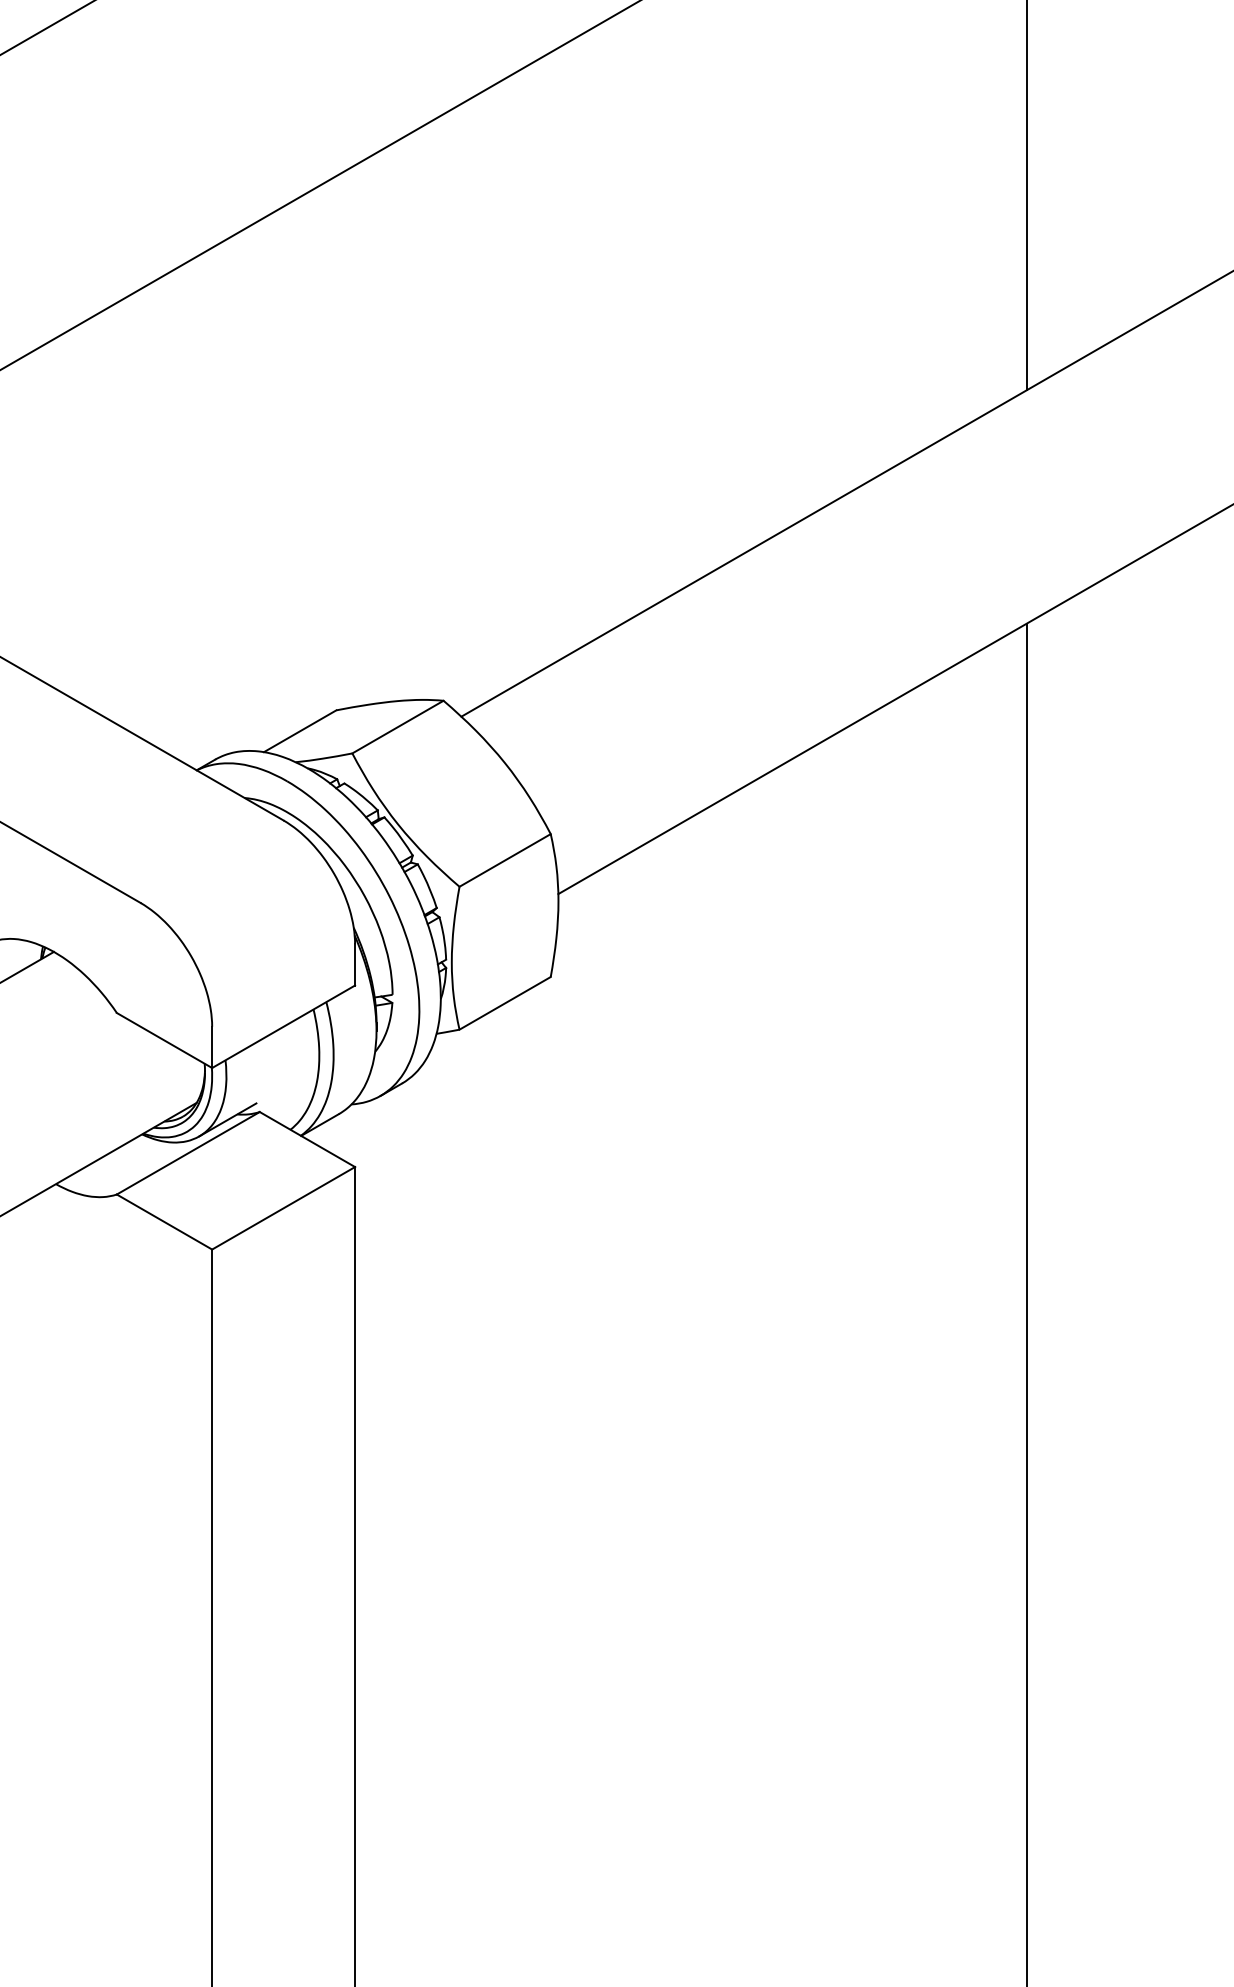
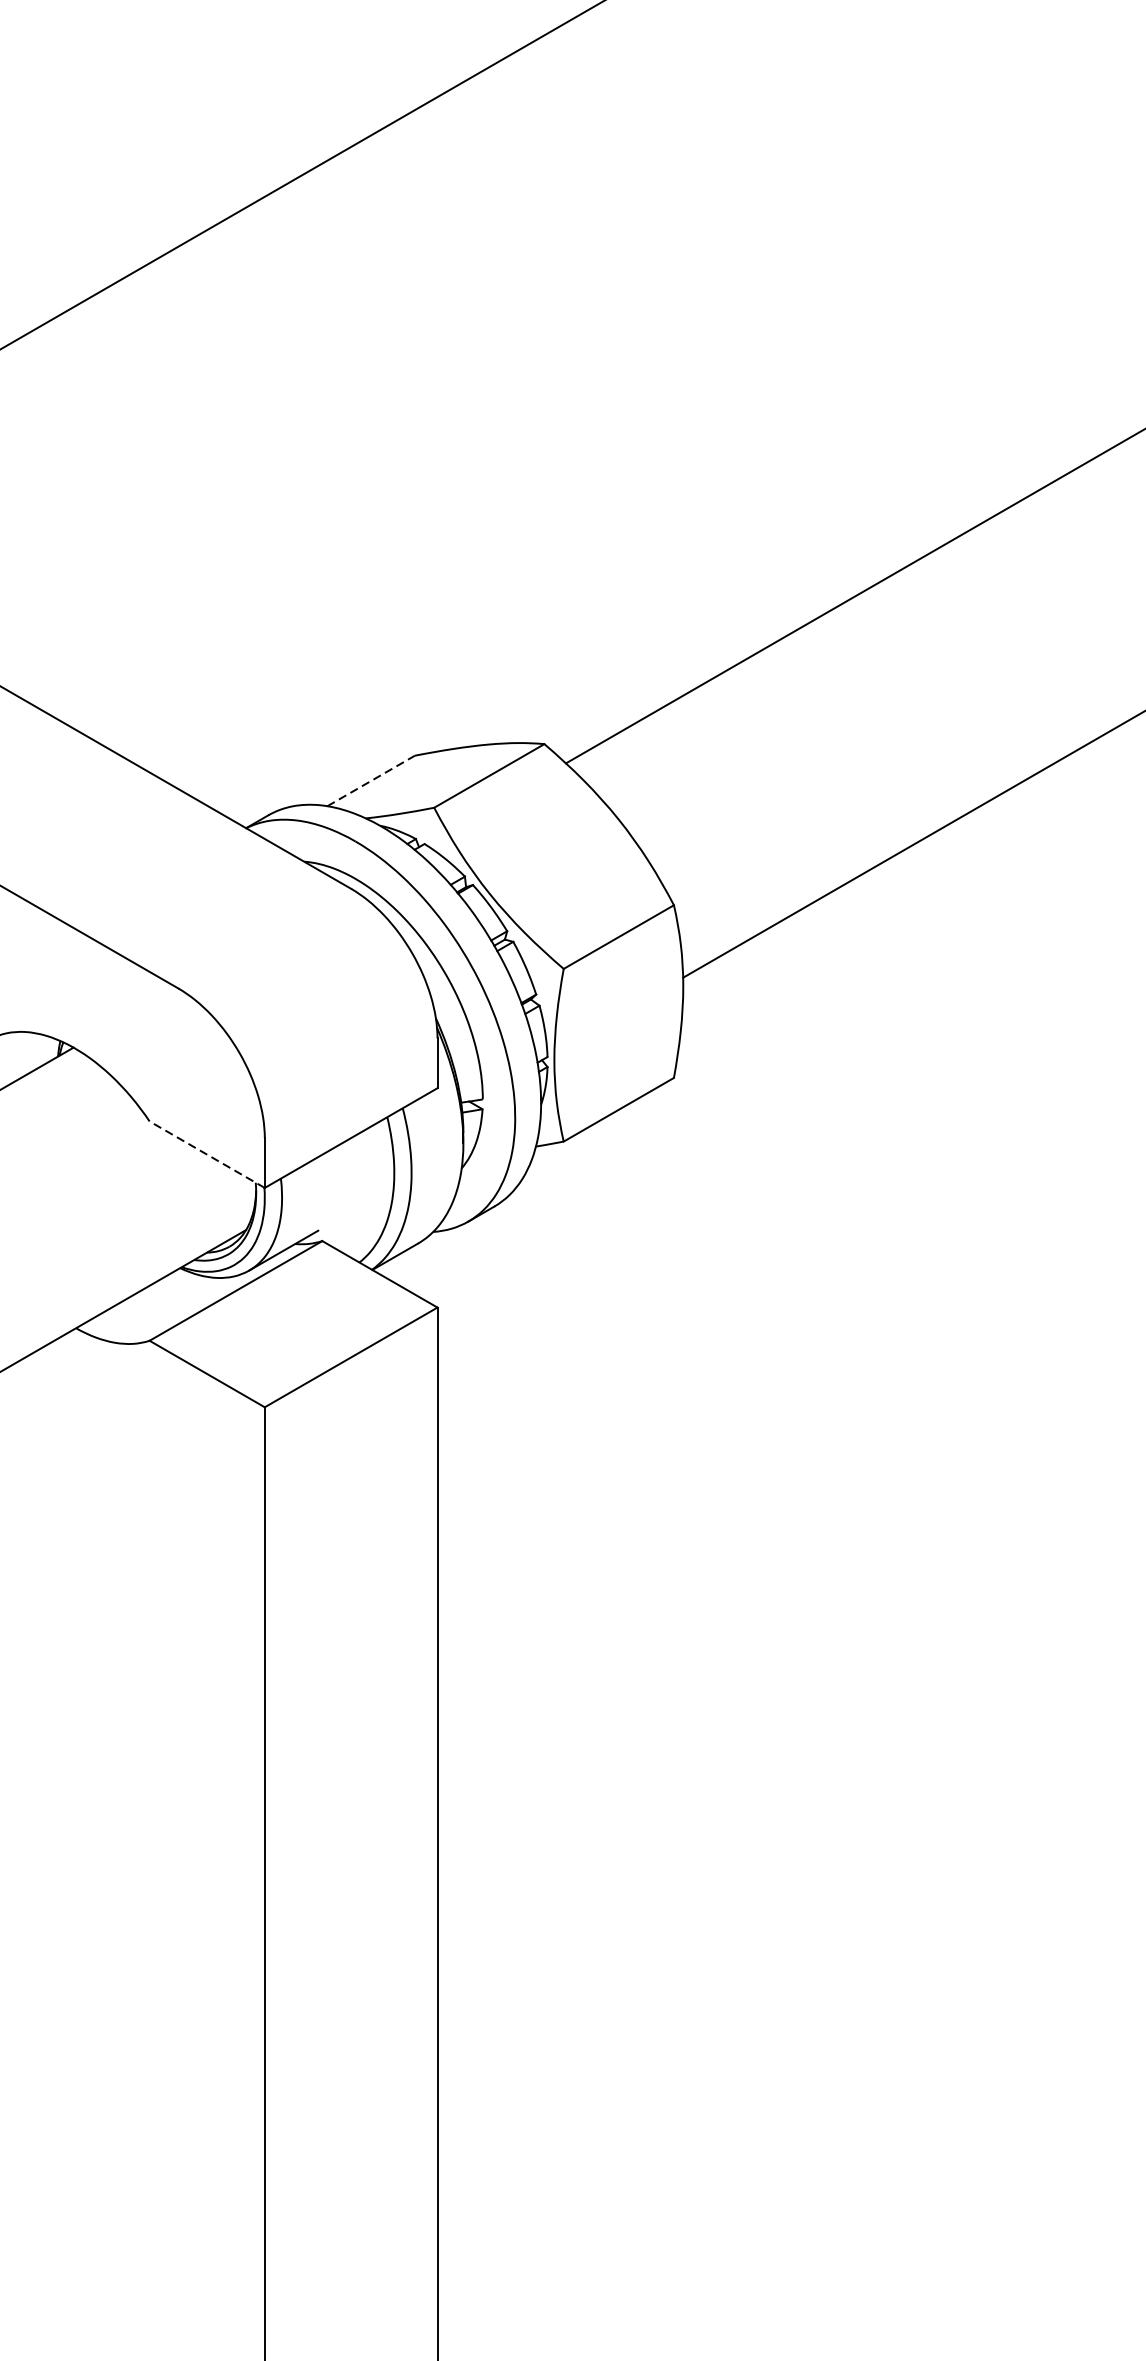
line: (300, 731) -> (371, 781), solid -> dashed
line: (164, 1040) -> (207, 1154), solid -> dashed

